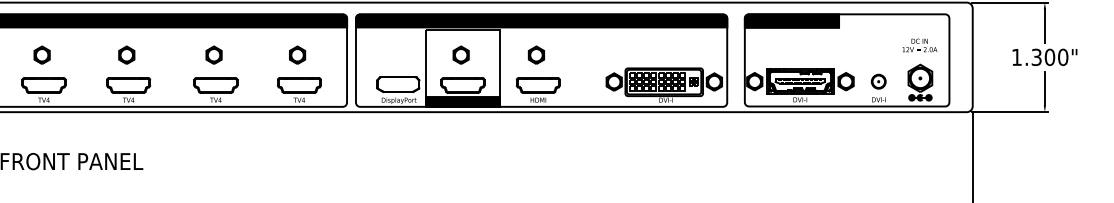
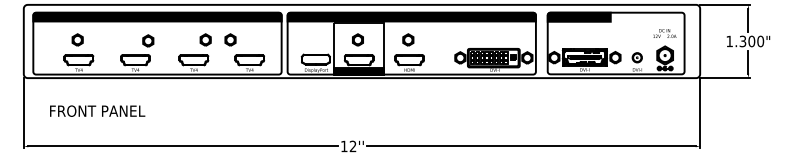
part: (127, 54) -> (148, 40), moved
part: (213, 54) -> (205, 39), moved
part: (297, 54) -> (230, 39), moved

